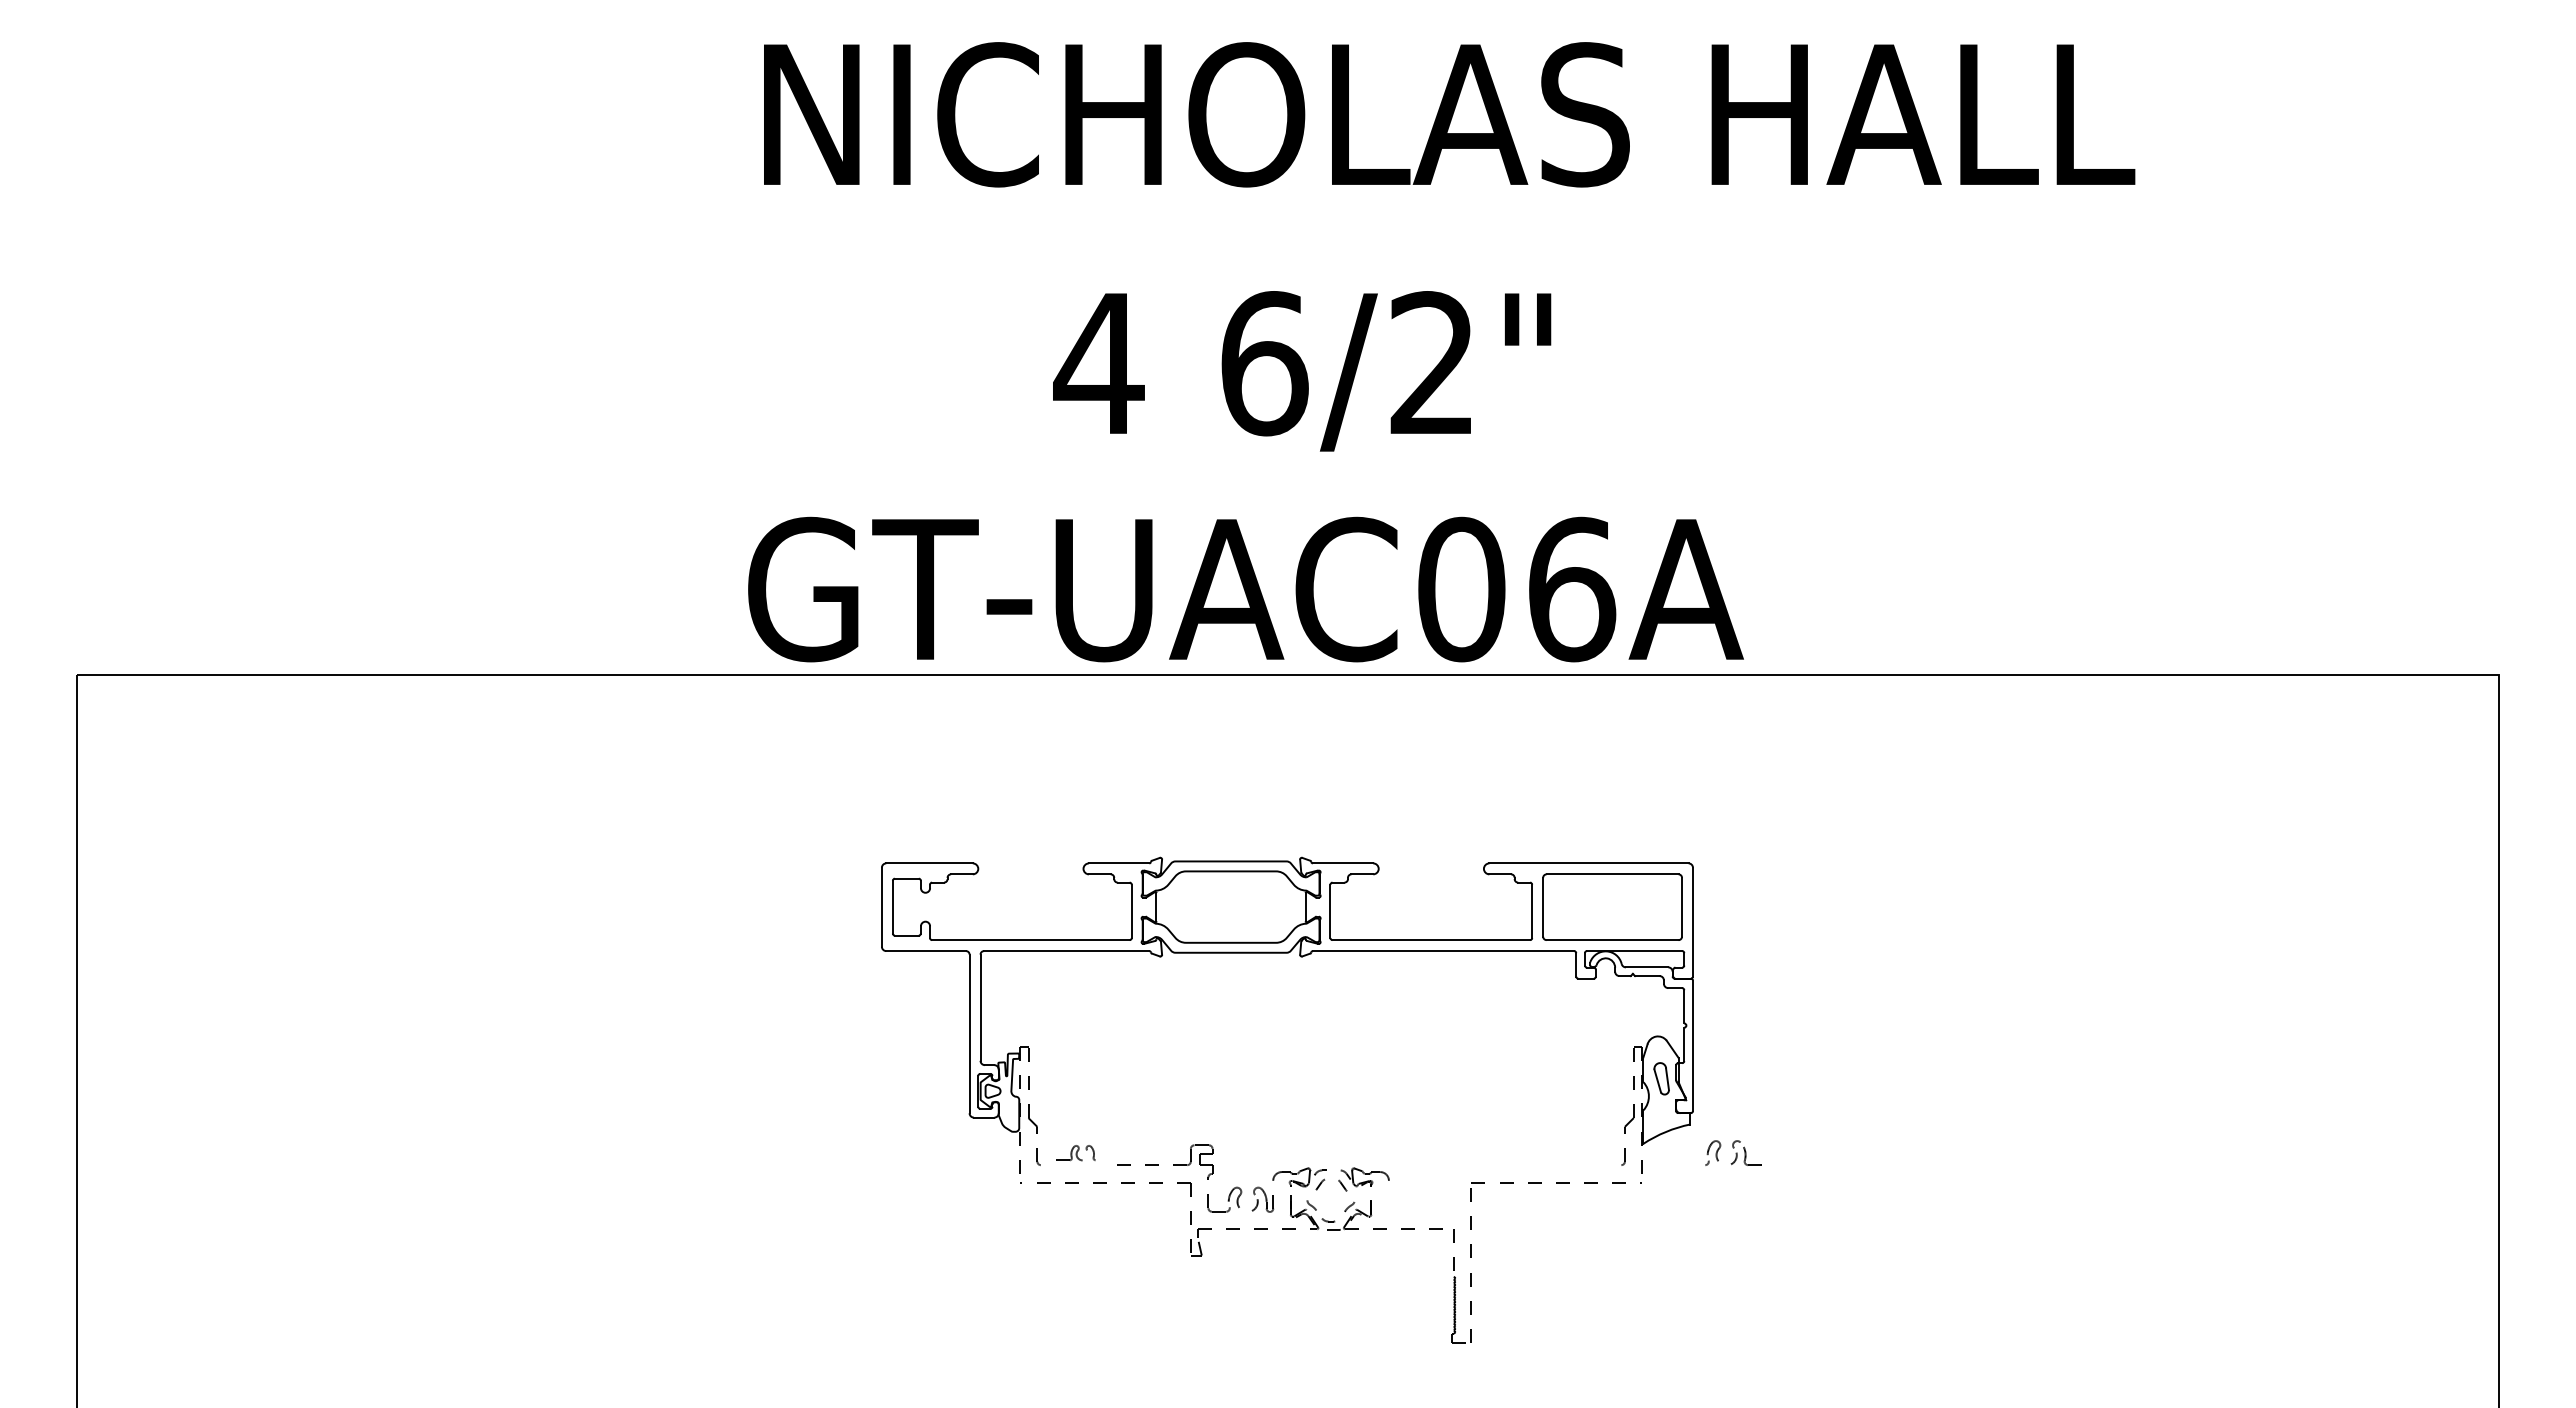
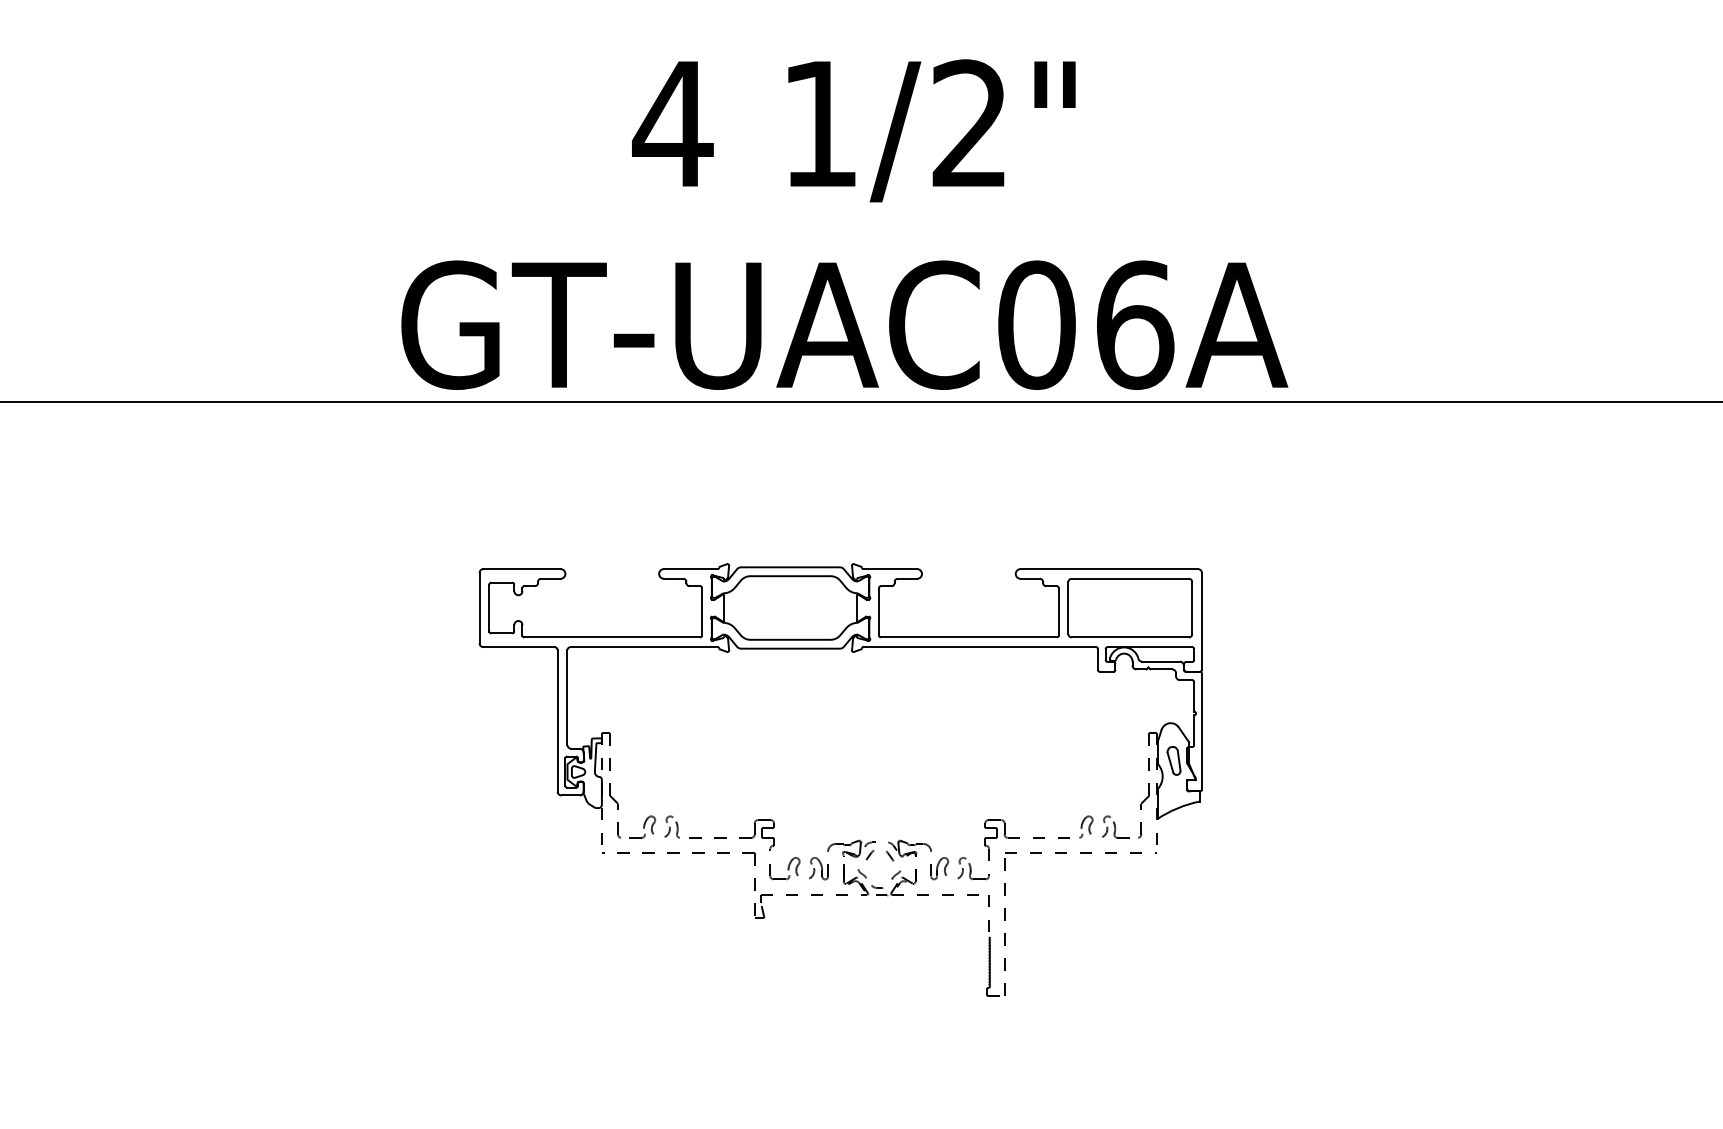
text: (1264, 363) -> (820, 123), 6/2" -> 1/2"
text: (1245, 589) -> (844, 325), moved
part: (1078, 1152) -> (654, 826), size x1.67
part: (1733, 1152) -> (1104, 826), moved
part: (1454, 1178) -> (989, 849), added

